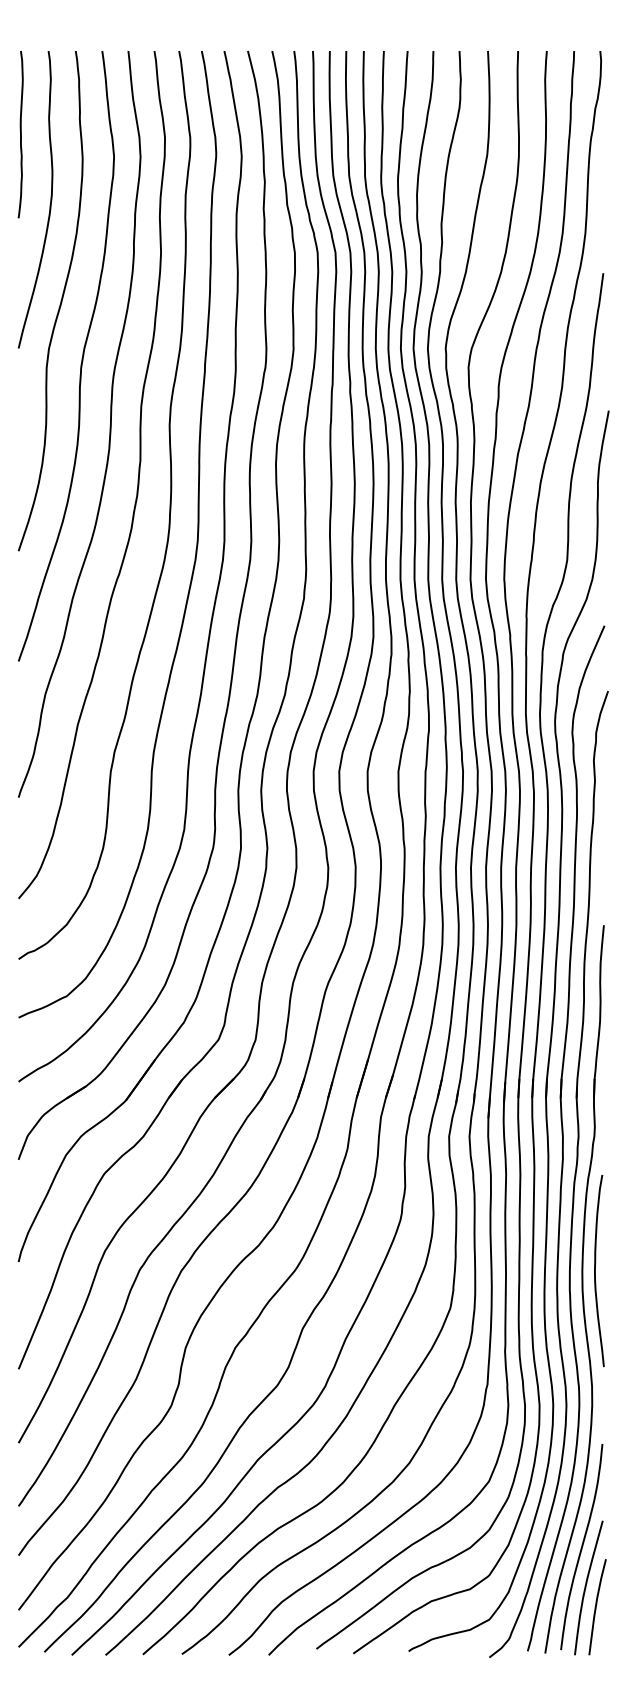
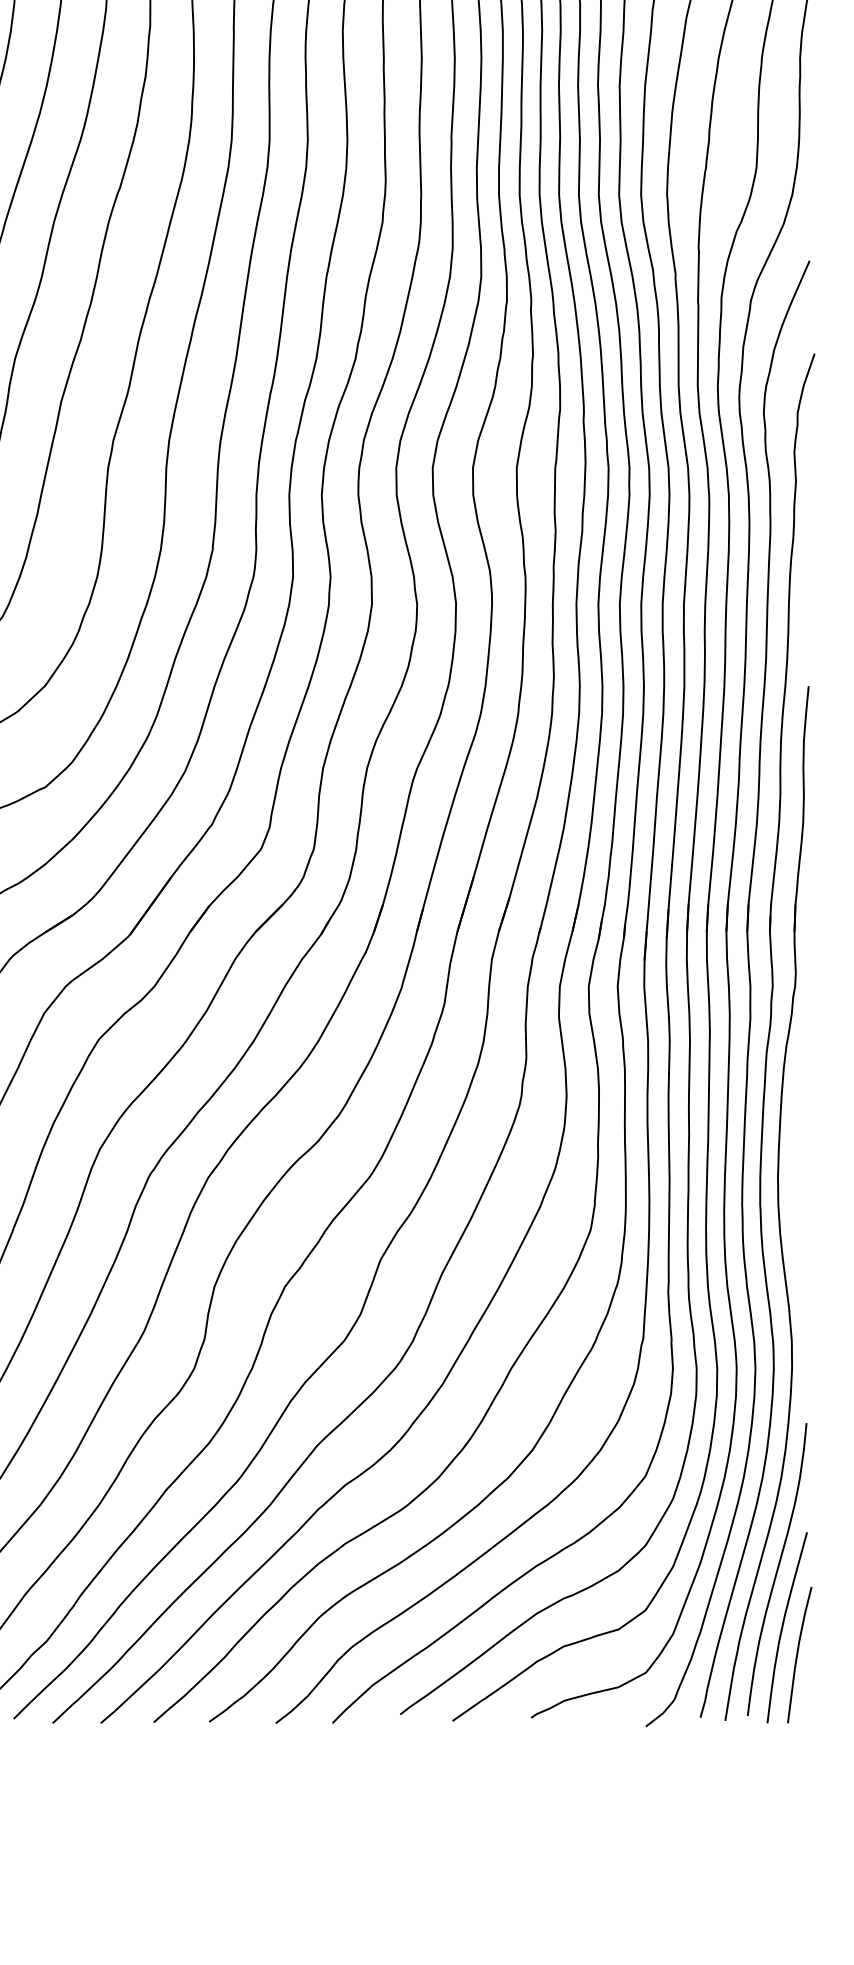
curve: (595, 1271) -> (796, 1178), removed

